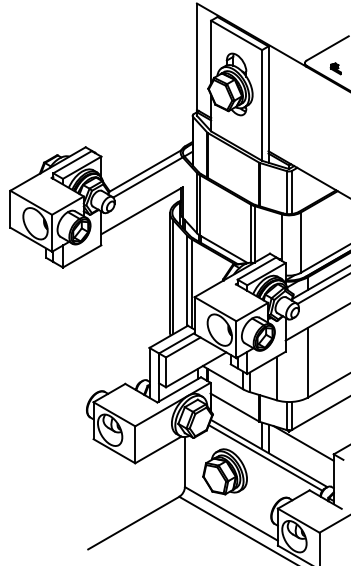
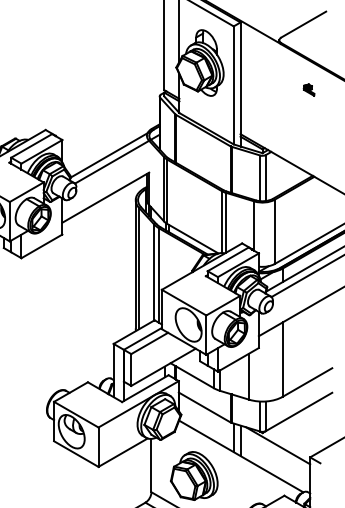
part: (335, 68) -> (308, 89), moved
line: (265, 457) -> (237, 460), removed

